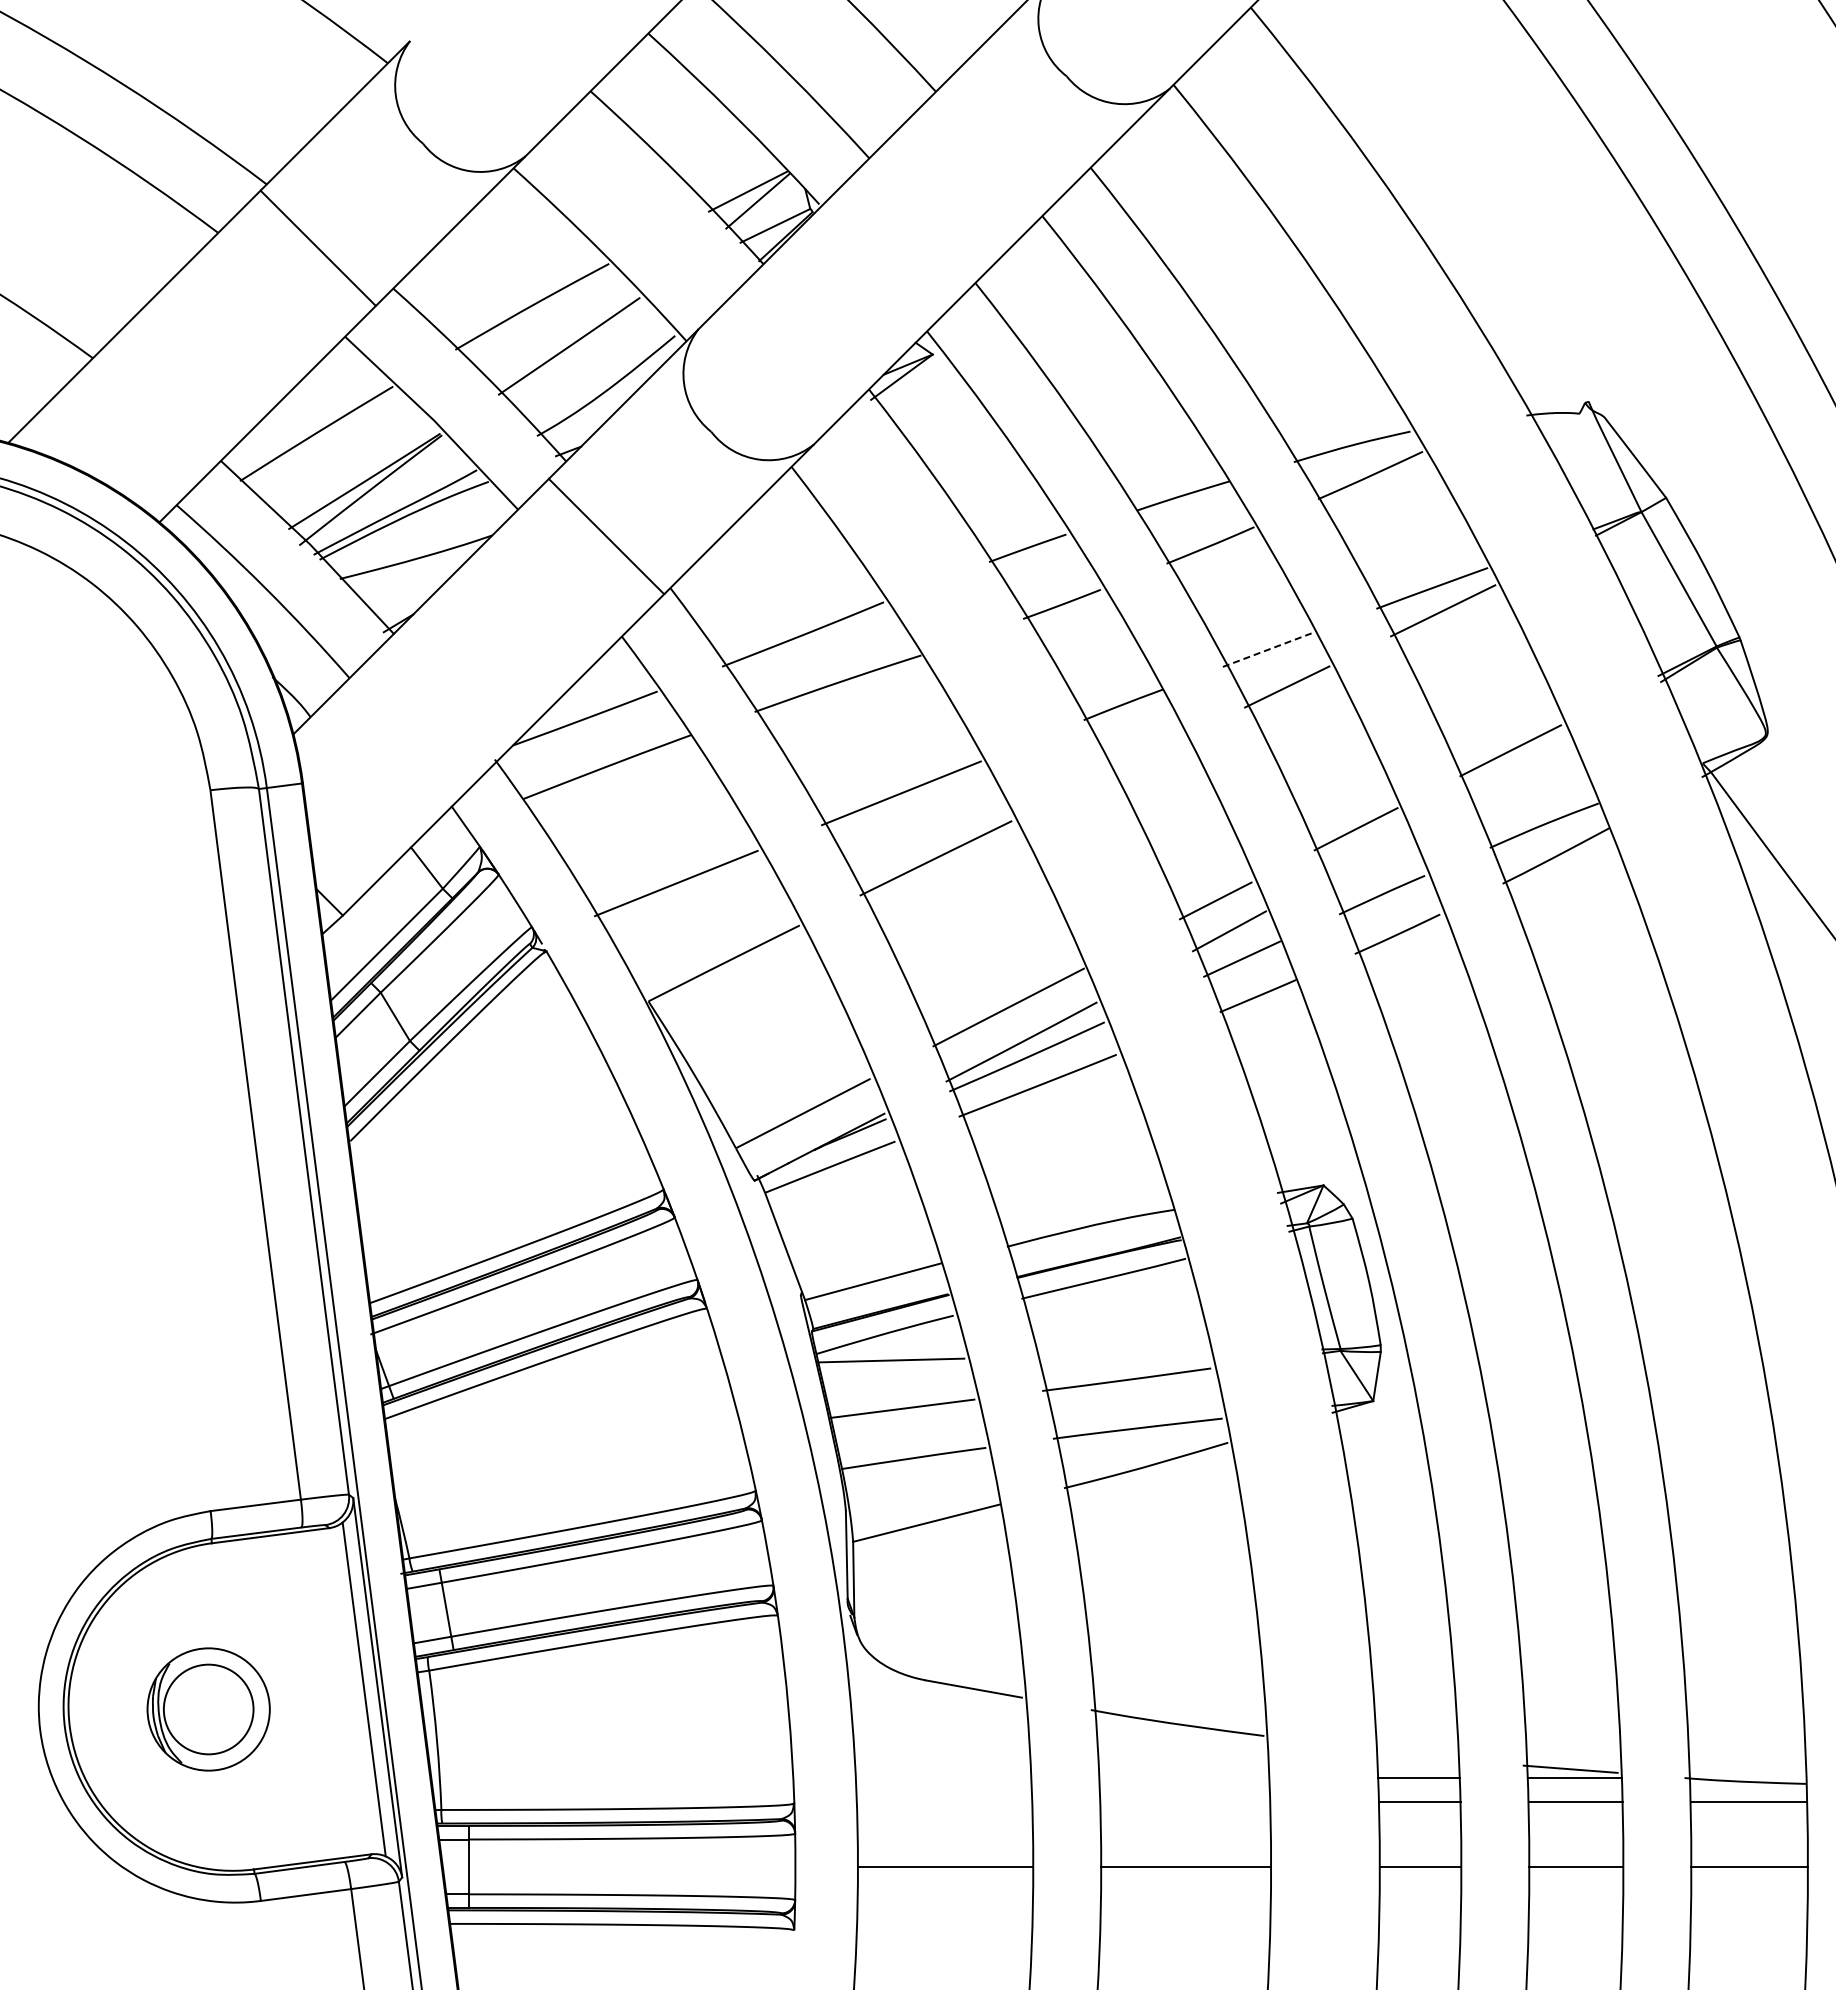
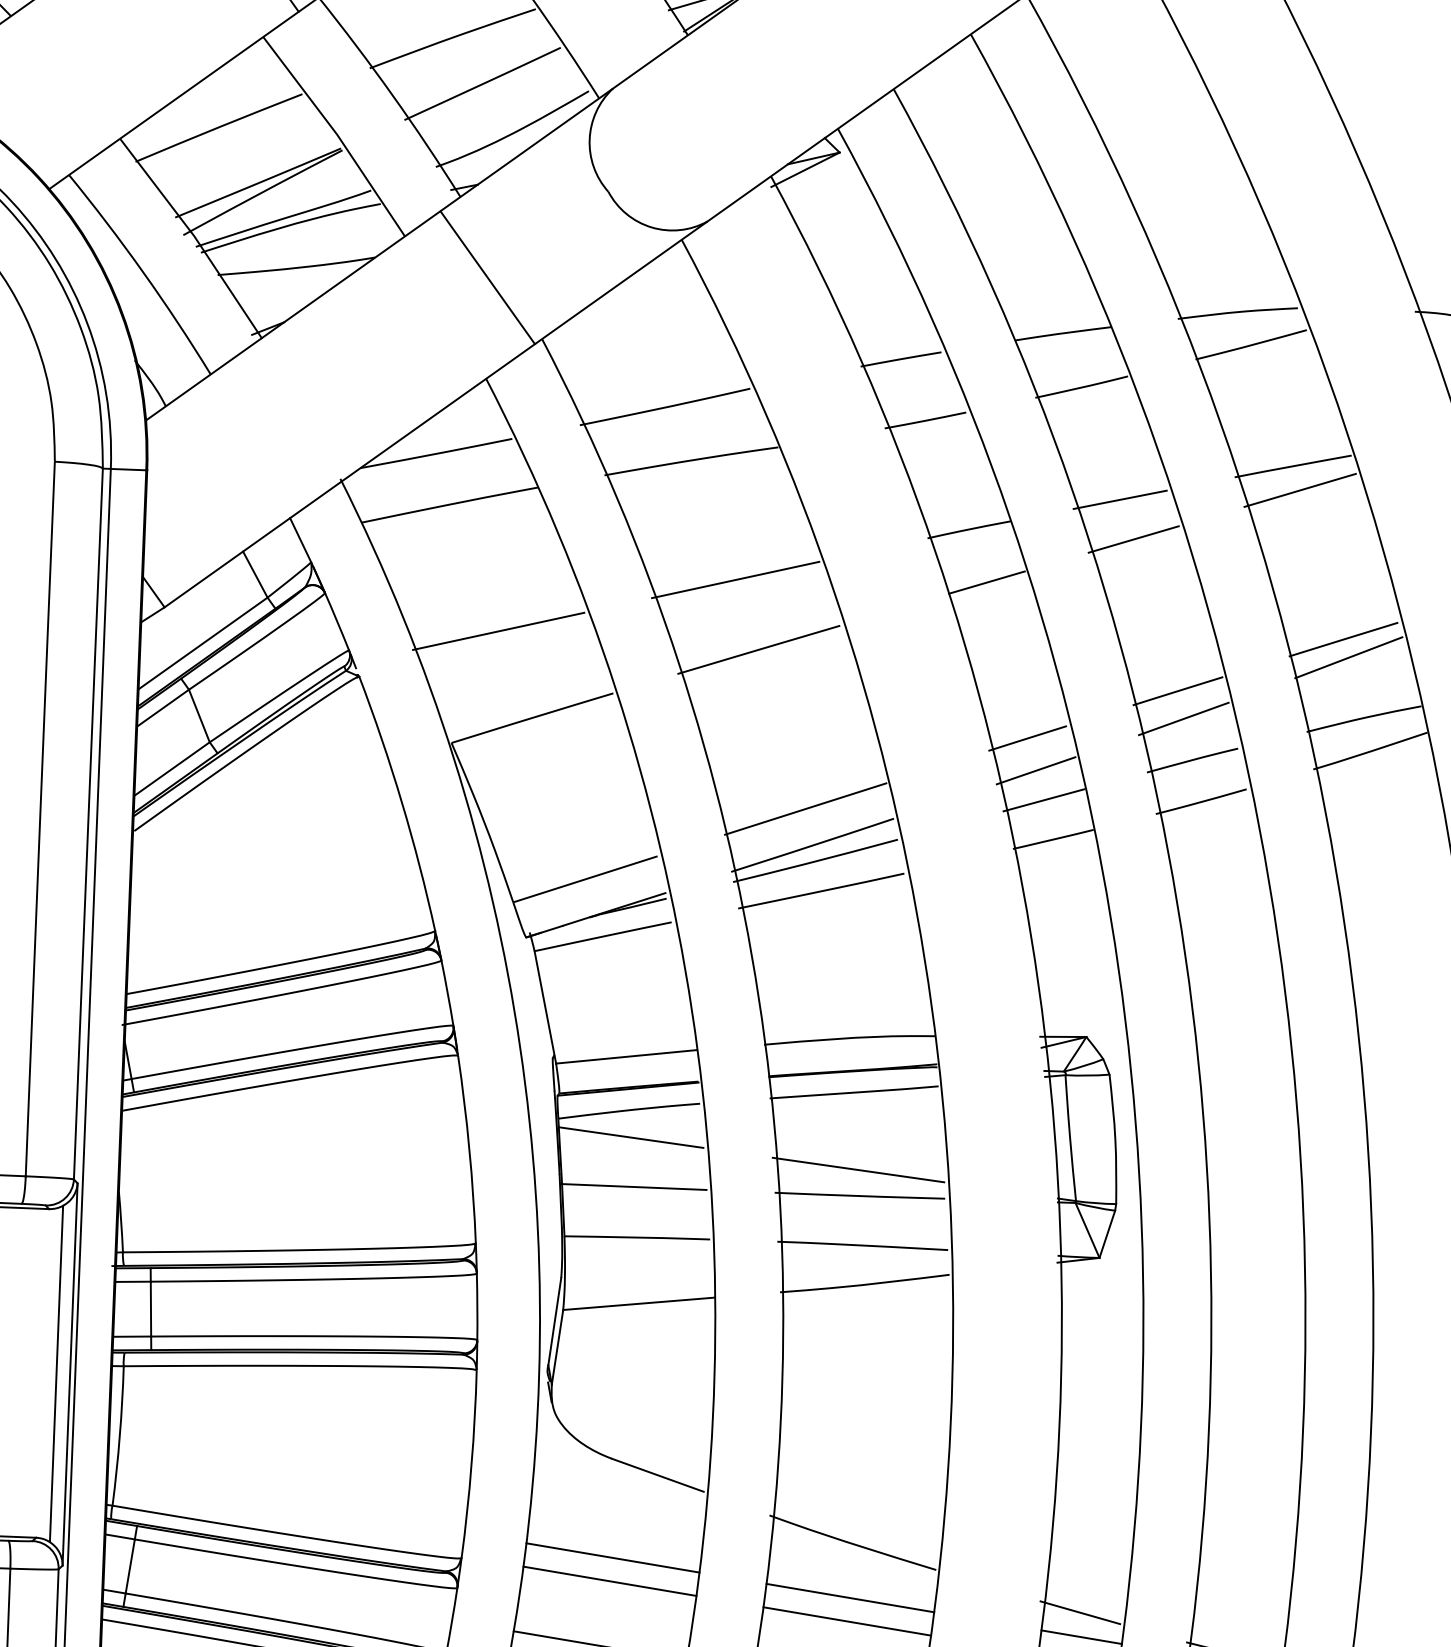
line: (1267, 649) -> (1120, 499), dashed -> solid
line: (1149, 753) -> (986, 582), added
line: (1518, 767) -> (1348, 657), added
line: (1366, 855) -> (1183, 718), added
line: (1120, 1354) -> (858, 1169), added
line: (1413, 1753) -> (1080, 1612), added
line: (943, 1778) -> (612, 1558), added
line: (1184, 1778) -> (850, 1598), added
line: (944, 1801) -> (609, 1581), added
line: (1185, 1801) -> (847, 1621), added

